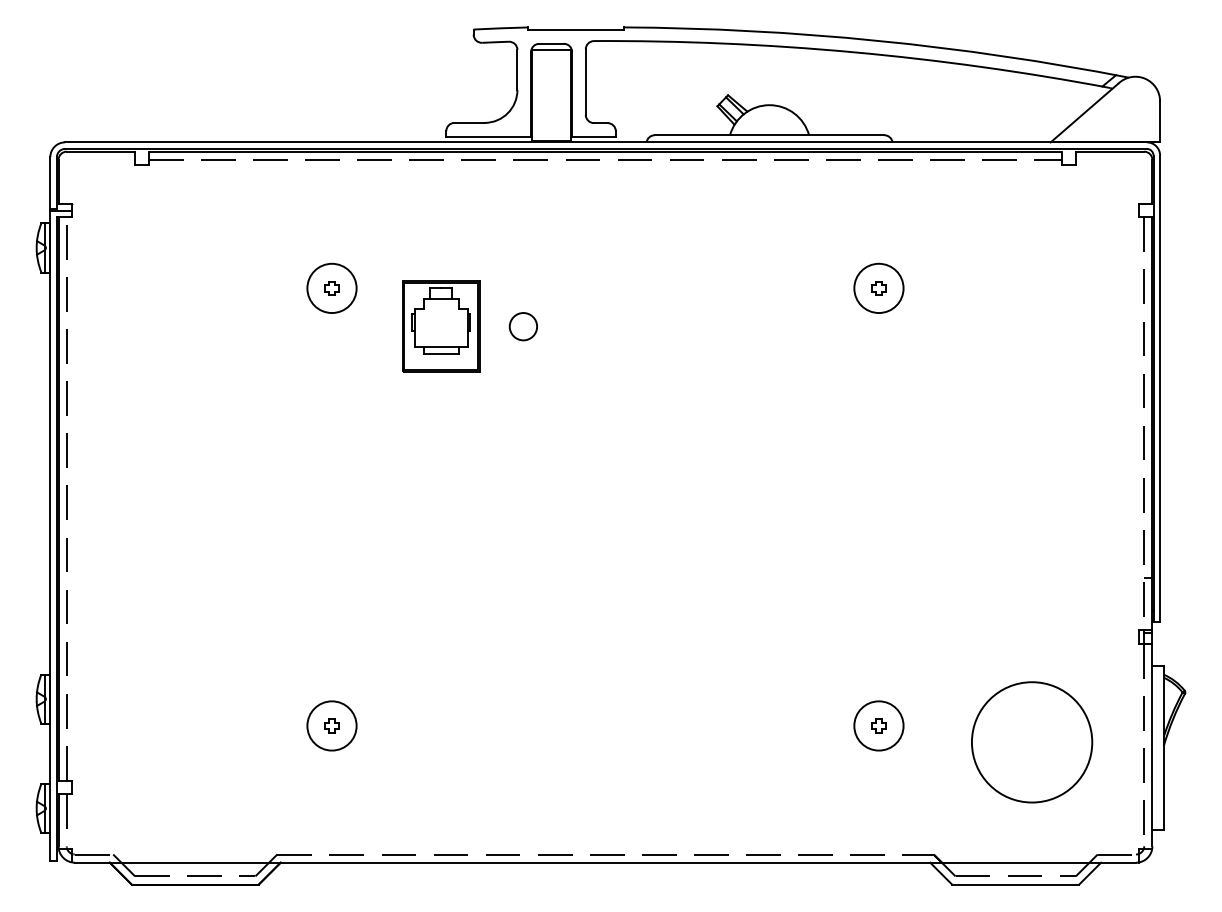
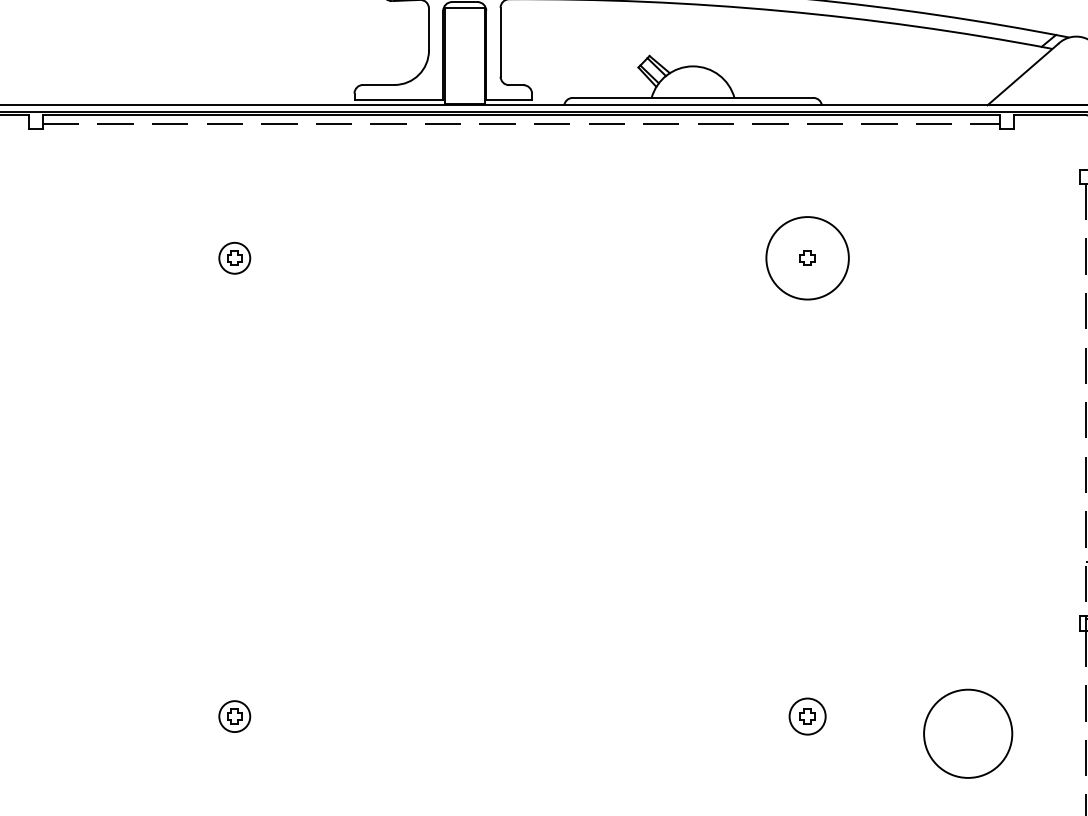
circle: (331, 288) -> (234, 258), size x0.6
circle: (878, 288) -> (807, 258), size x1.6
part: (441, 326) -> (349, 298), removed
circle: (522, 326) -> (434, 298), removed
circle: (331, 725) -> (234, 716), size x0.6
circle: (878, 725) -> (807, 716), size x0.7
circle: (1032, 742) -> (968, 733), size x0.7

